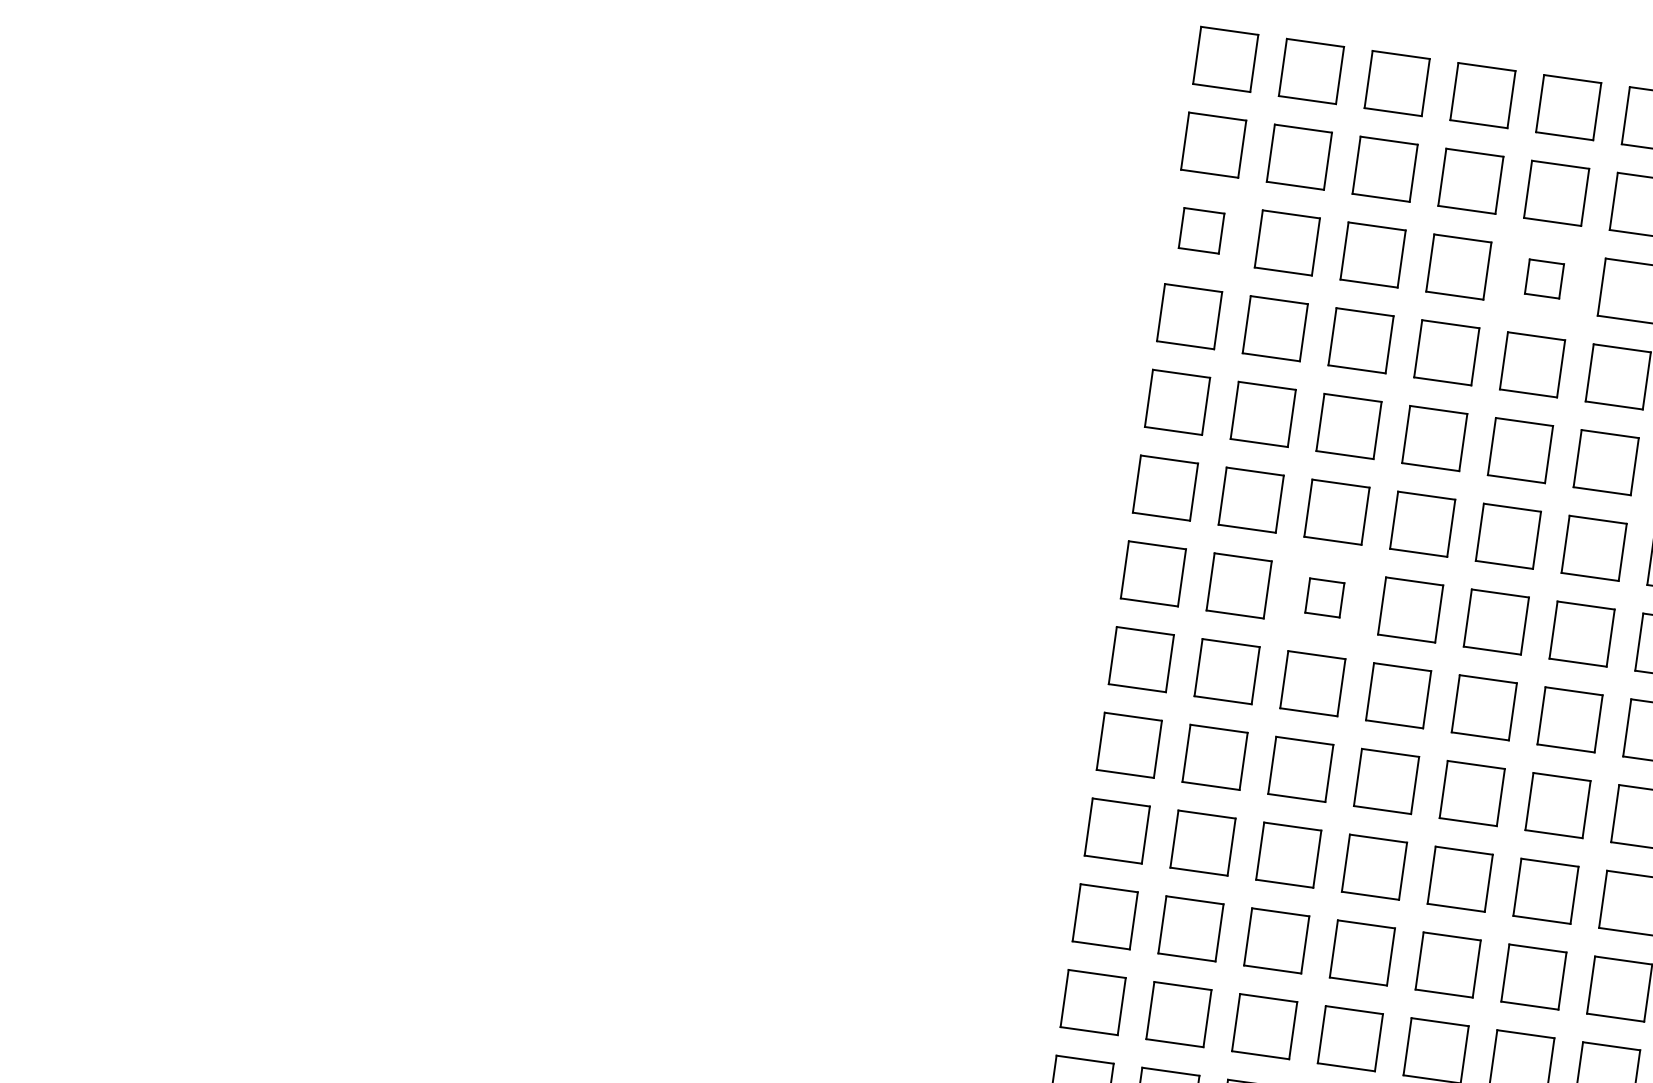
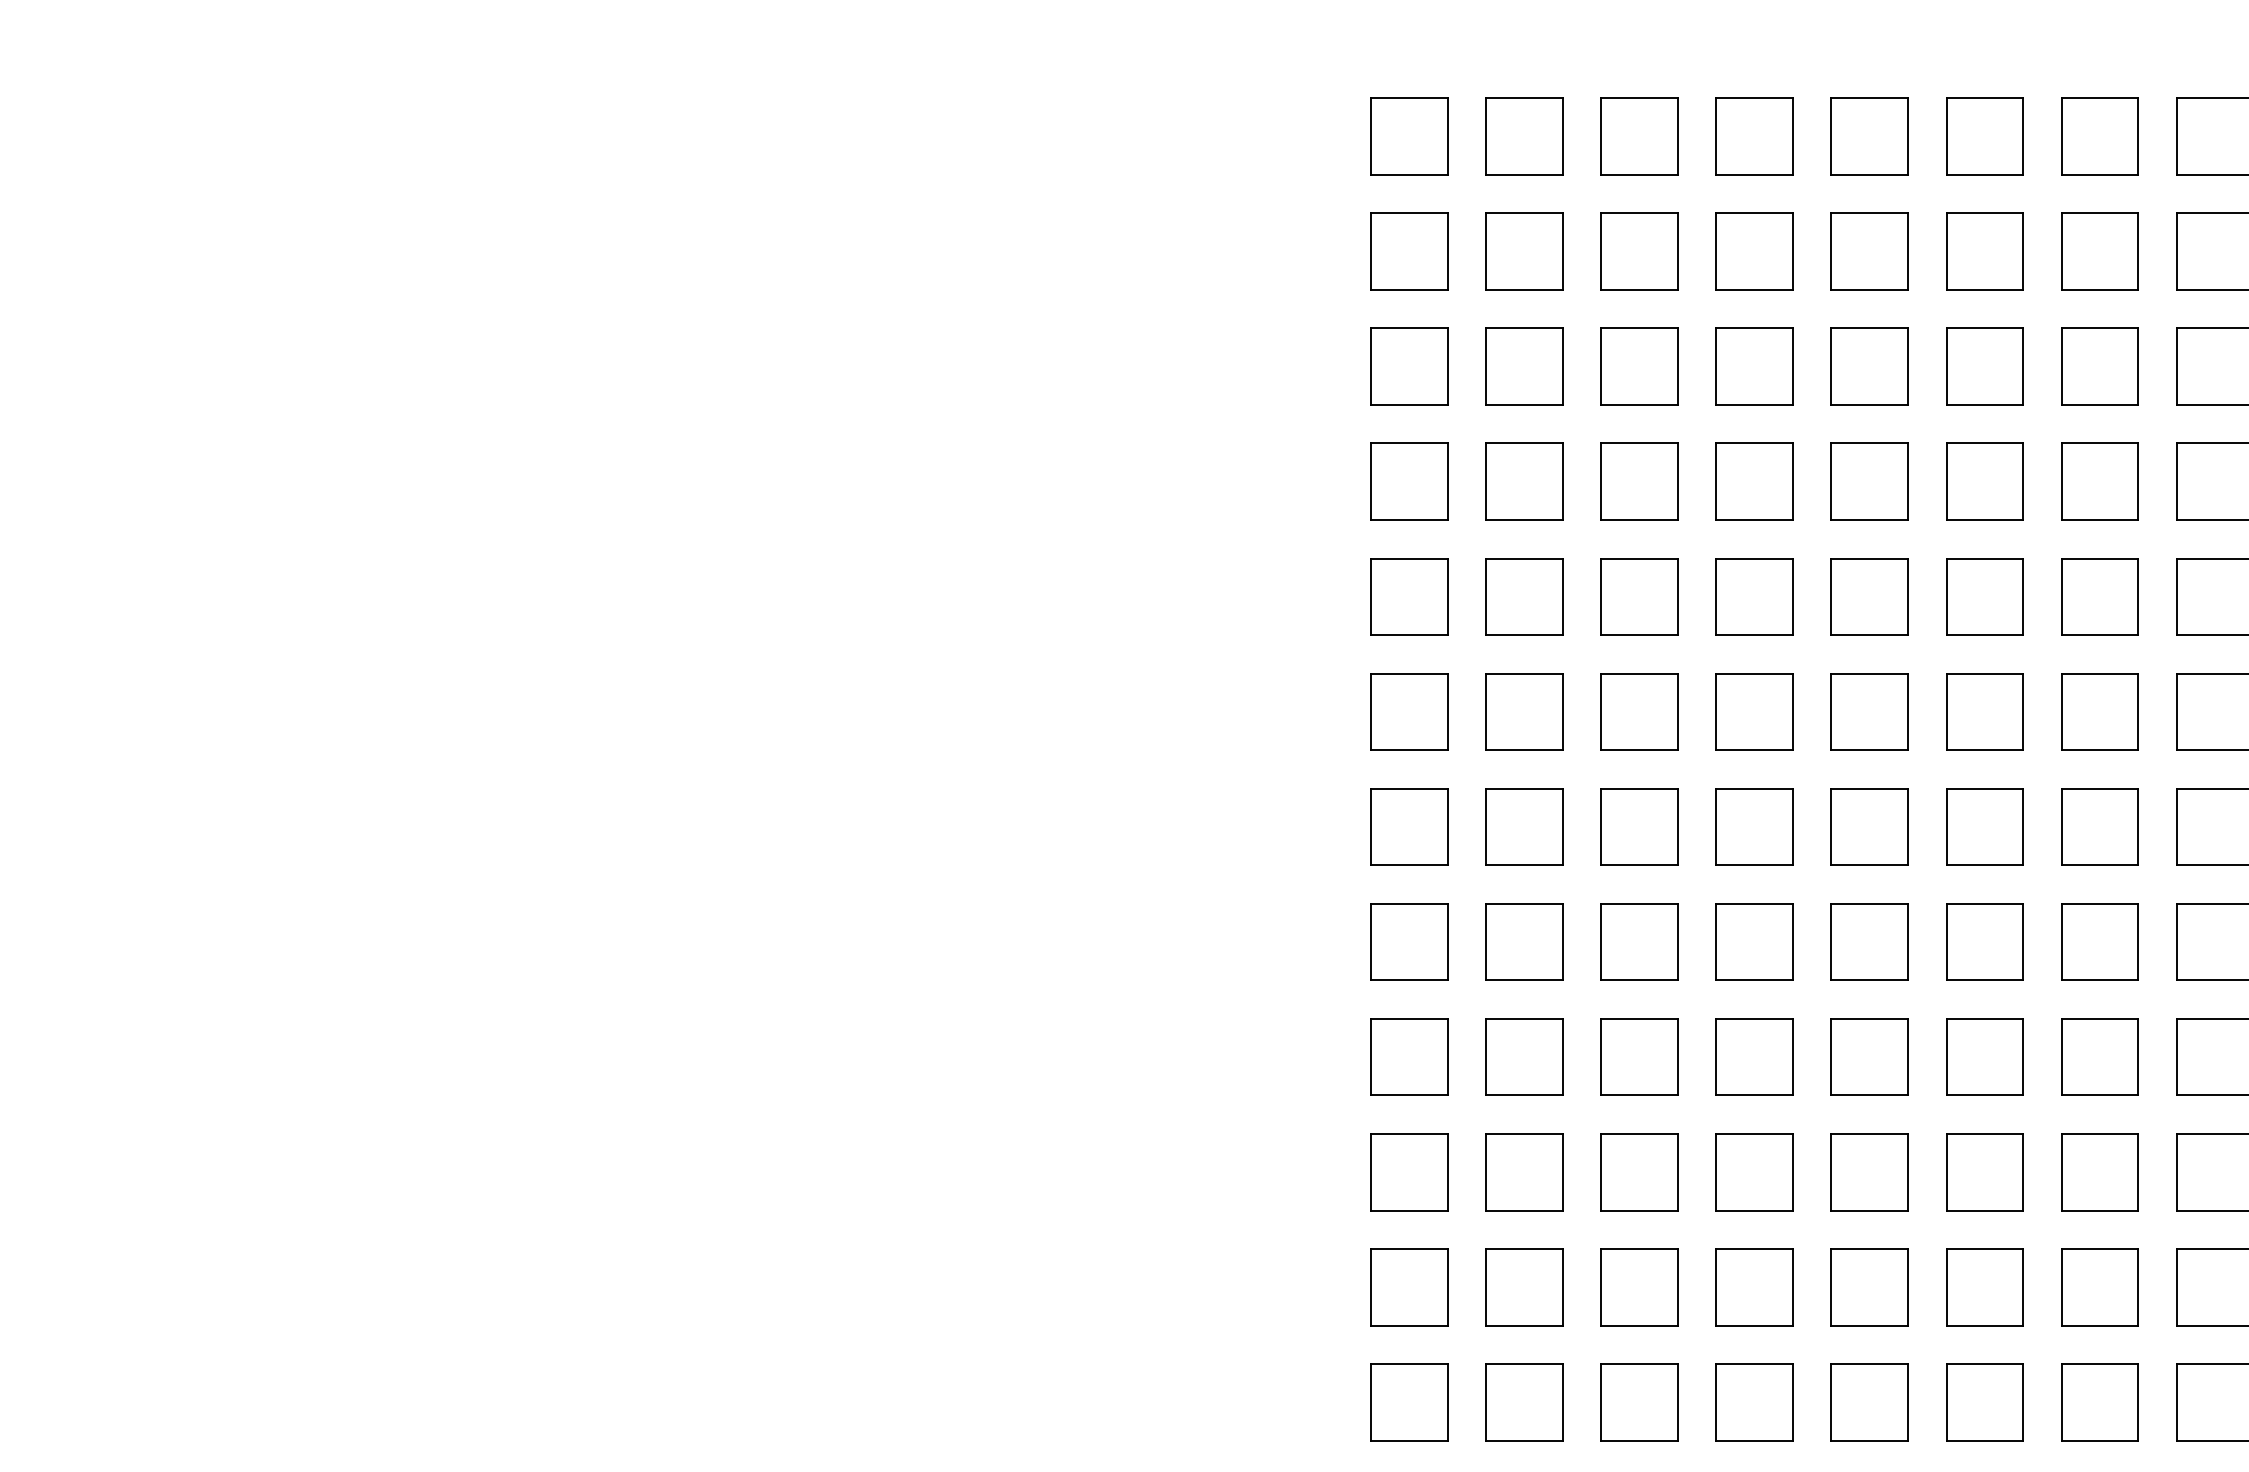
part: (1201, 230) -> (1409, 366), size x1.43
part: (1544, 278) -> (1869, 366), size x1.67
part: (1324, 597) -> (1639, 826), size x1.67

